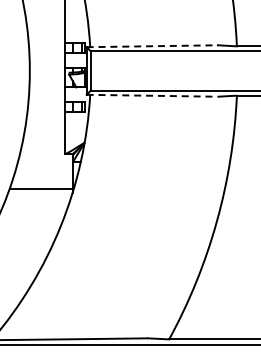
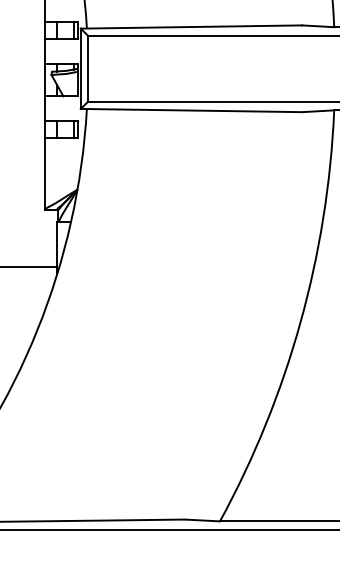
line: (152, 46) -> (191, 27), dashed -> solid
line: (152, 95) -> (191, 110), dashed -> solid

